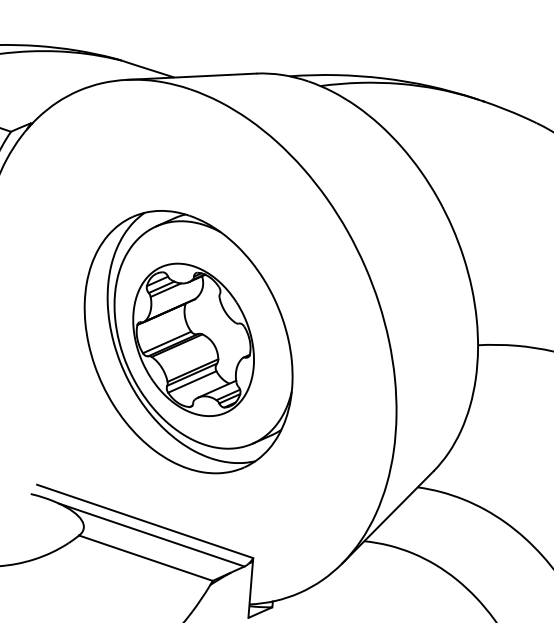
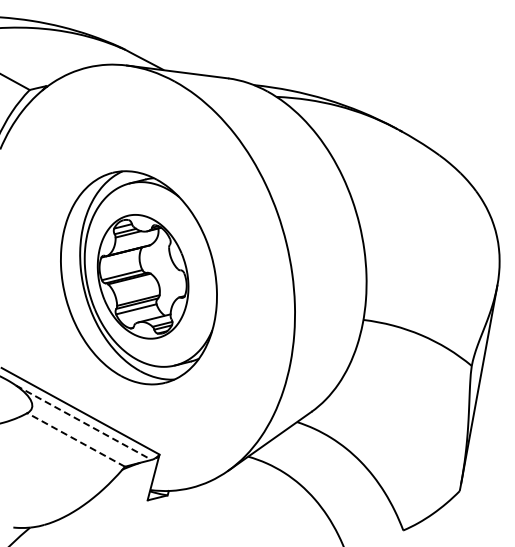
line: (152, 534) -> (84, 422), solid -> dashed
line: (146, 557) -> (76, 439), solid -> dashed

